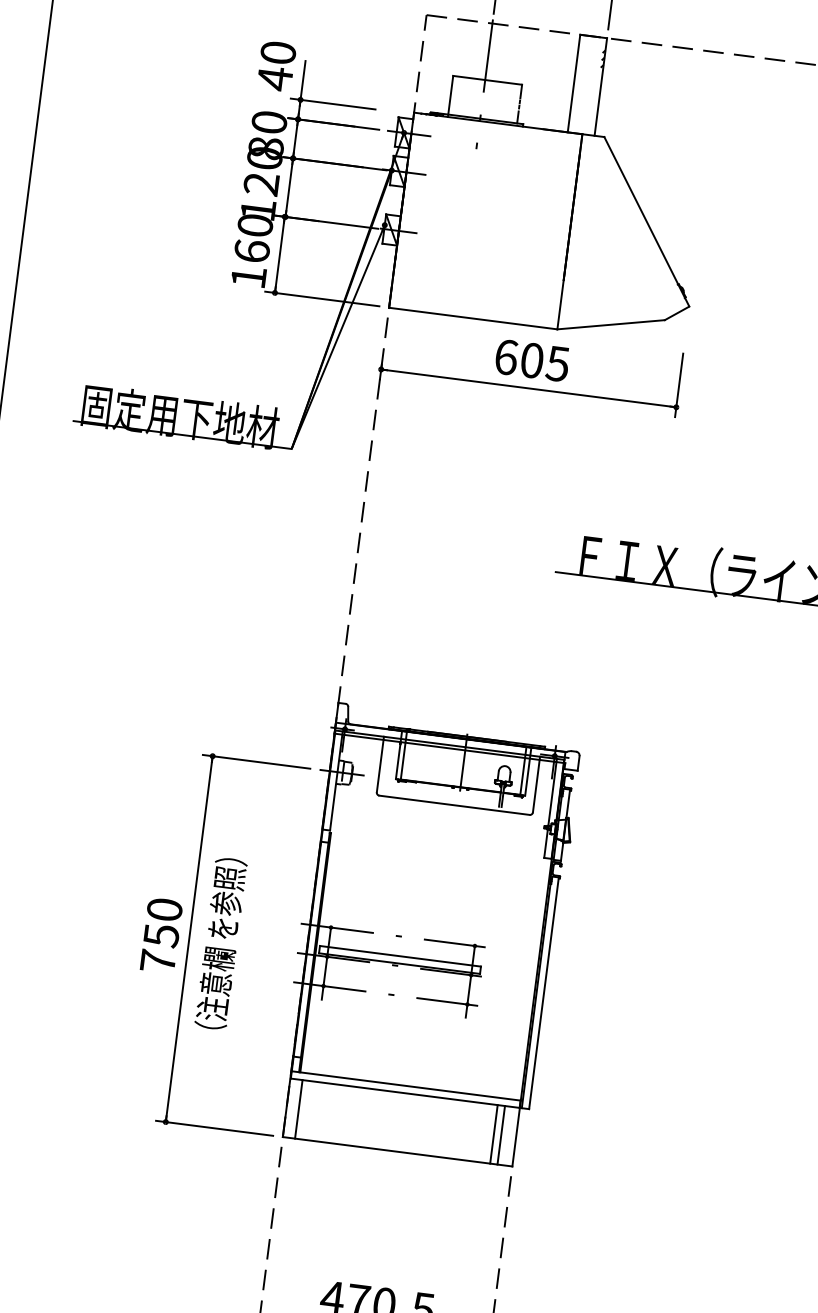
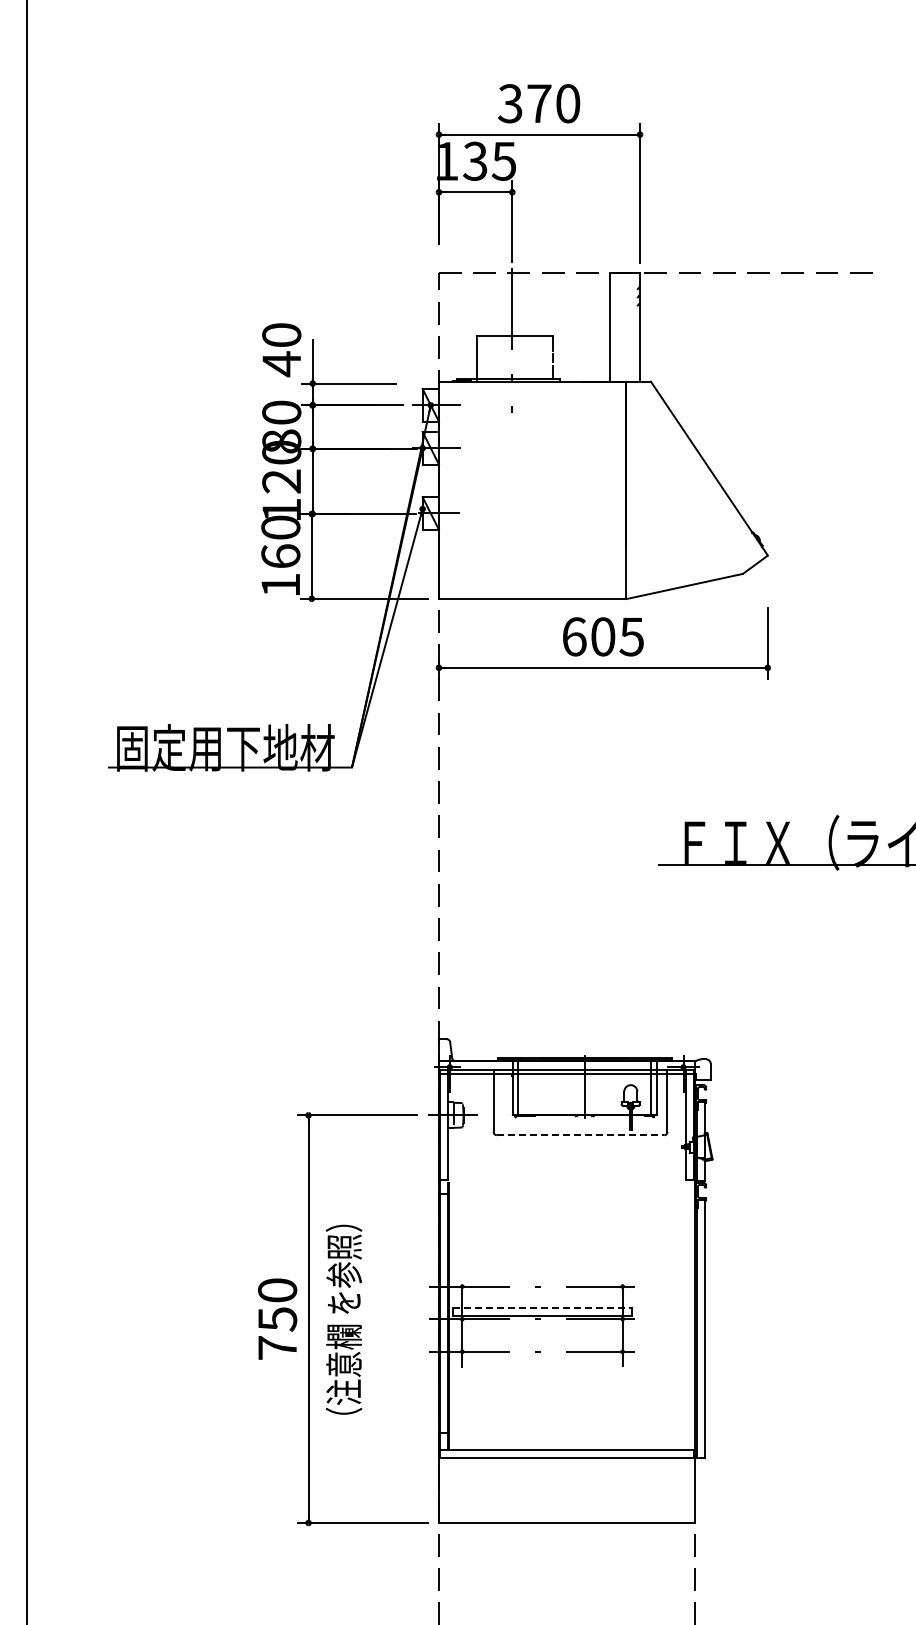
line: (454, 805) -> (580, 1135), solid -> dashed
line: (400, 956) -> (542, 1308), solid -> dashed
line: (298, 1108) -> (452, 1489), removed
line: (493, 1133) -> (669, 1489), removed
line: (501, 1134) -> (678, 1489), removed

